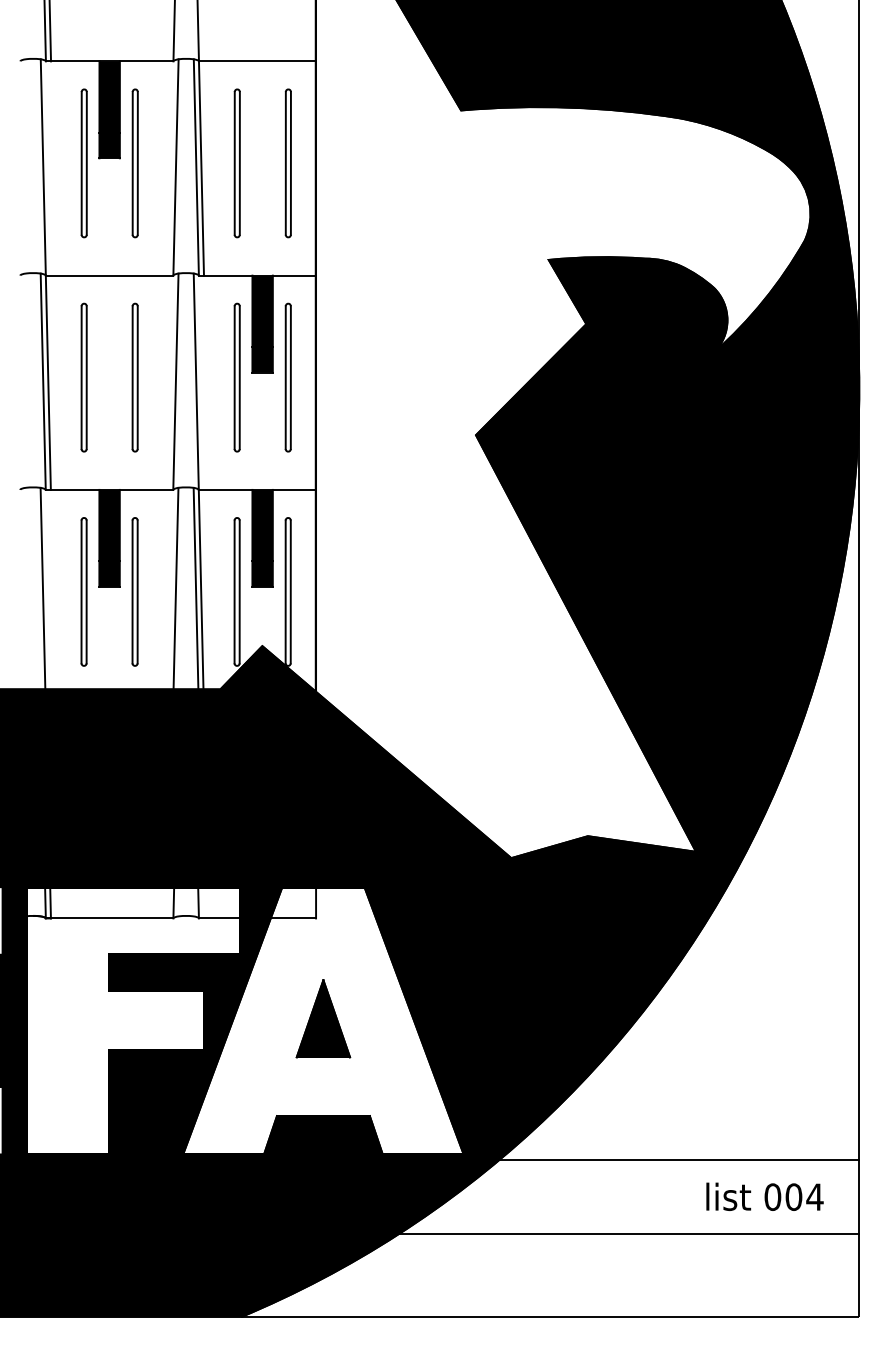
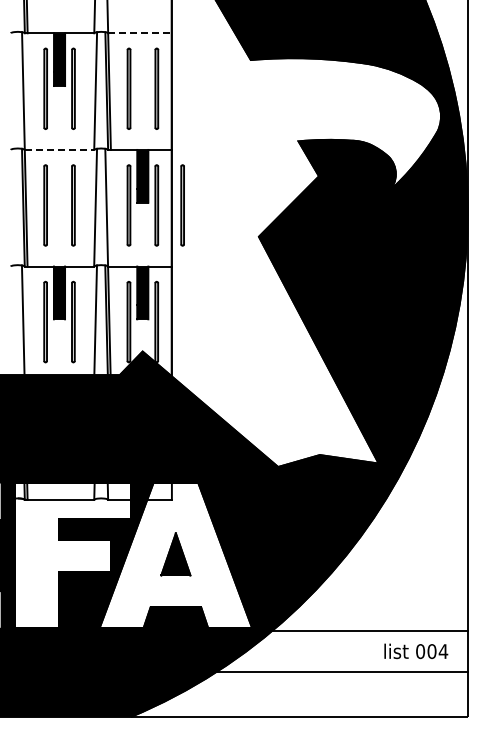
line: (256, 61) -> (139, 33), solid -> dashed
line: (109, 274) -> (59, 149), solid -> dashed
line: (335, 377) -> (182, 205), added

